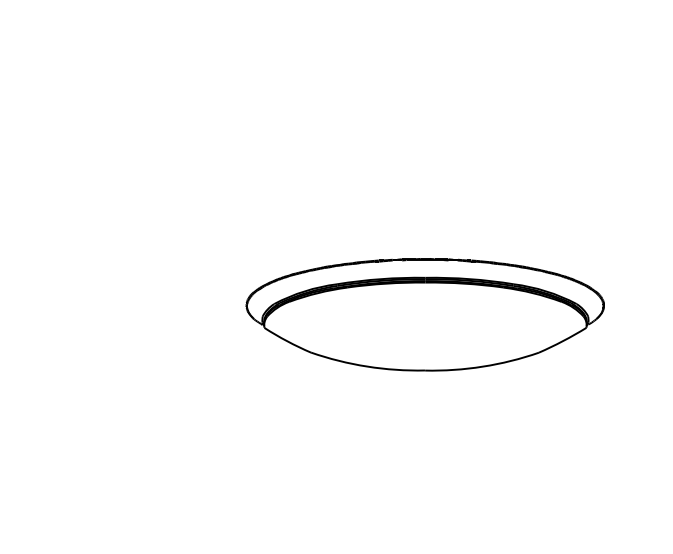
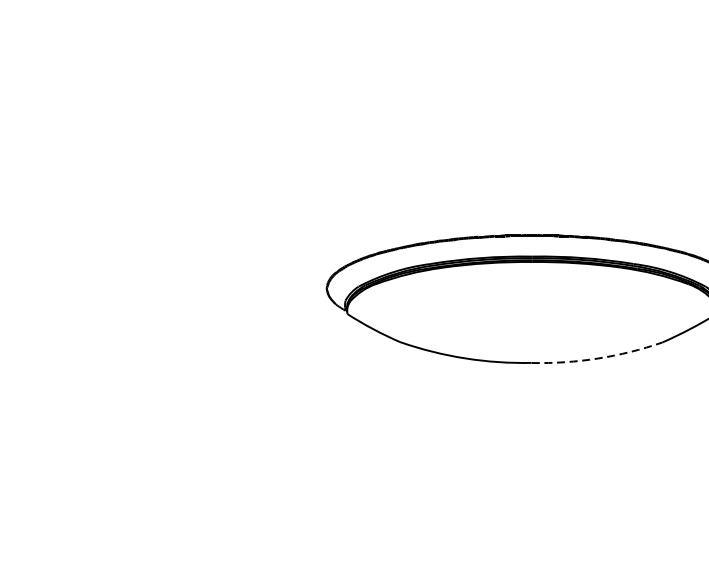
arc: (482, 366) -> (597, 358), solid -> dashed

